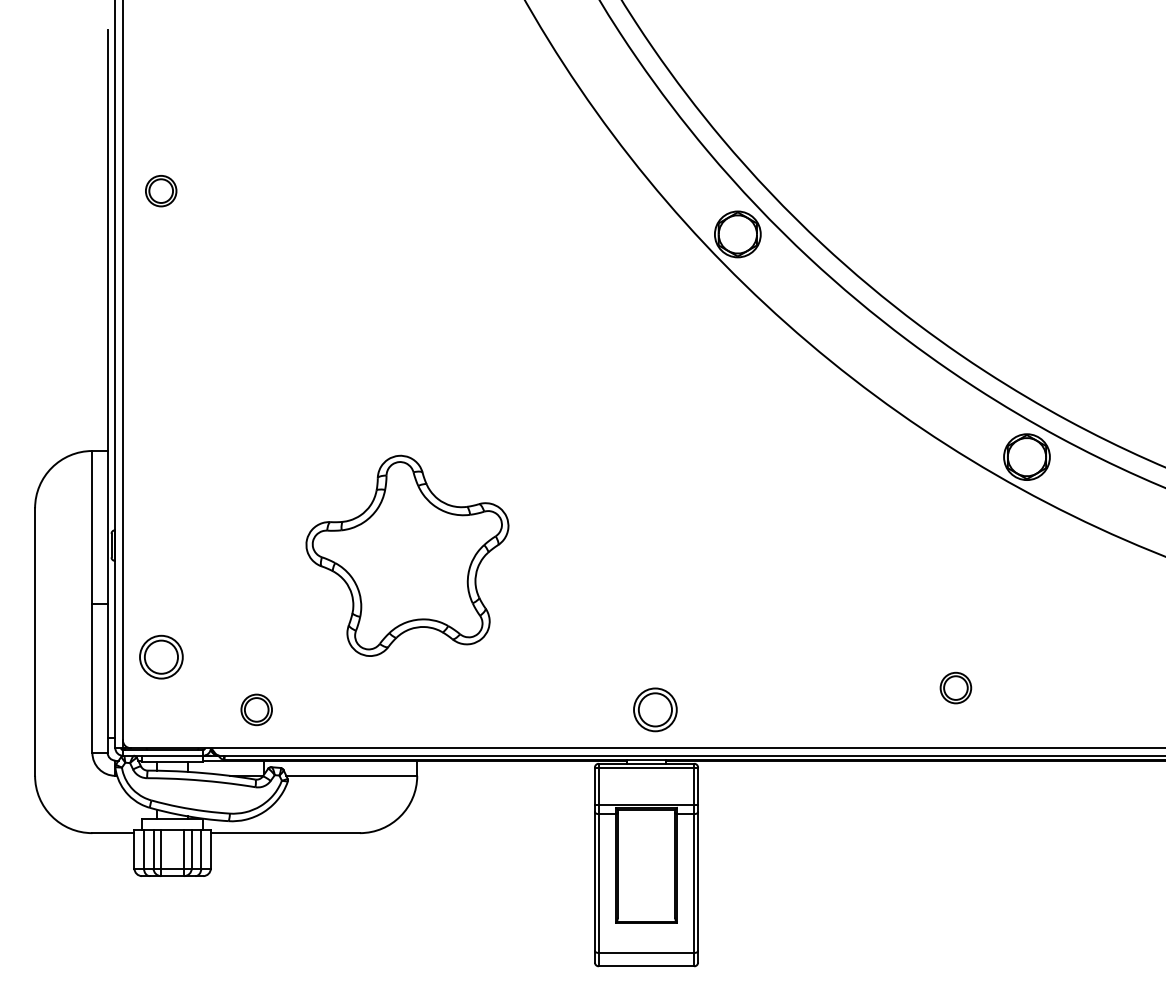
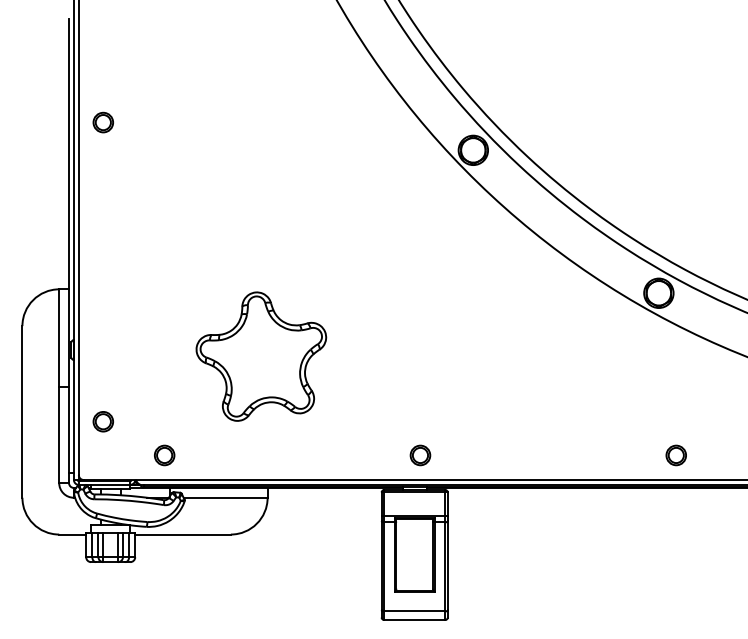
part: (159, 656) -> (102, 421), size x0.71
part: (954, 688) -> (675, 455), moved
part: (655, 709) -> (420, 455), size x0.71

